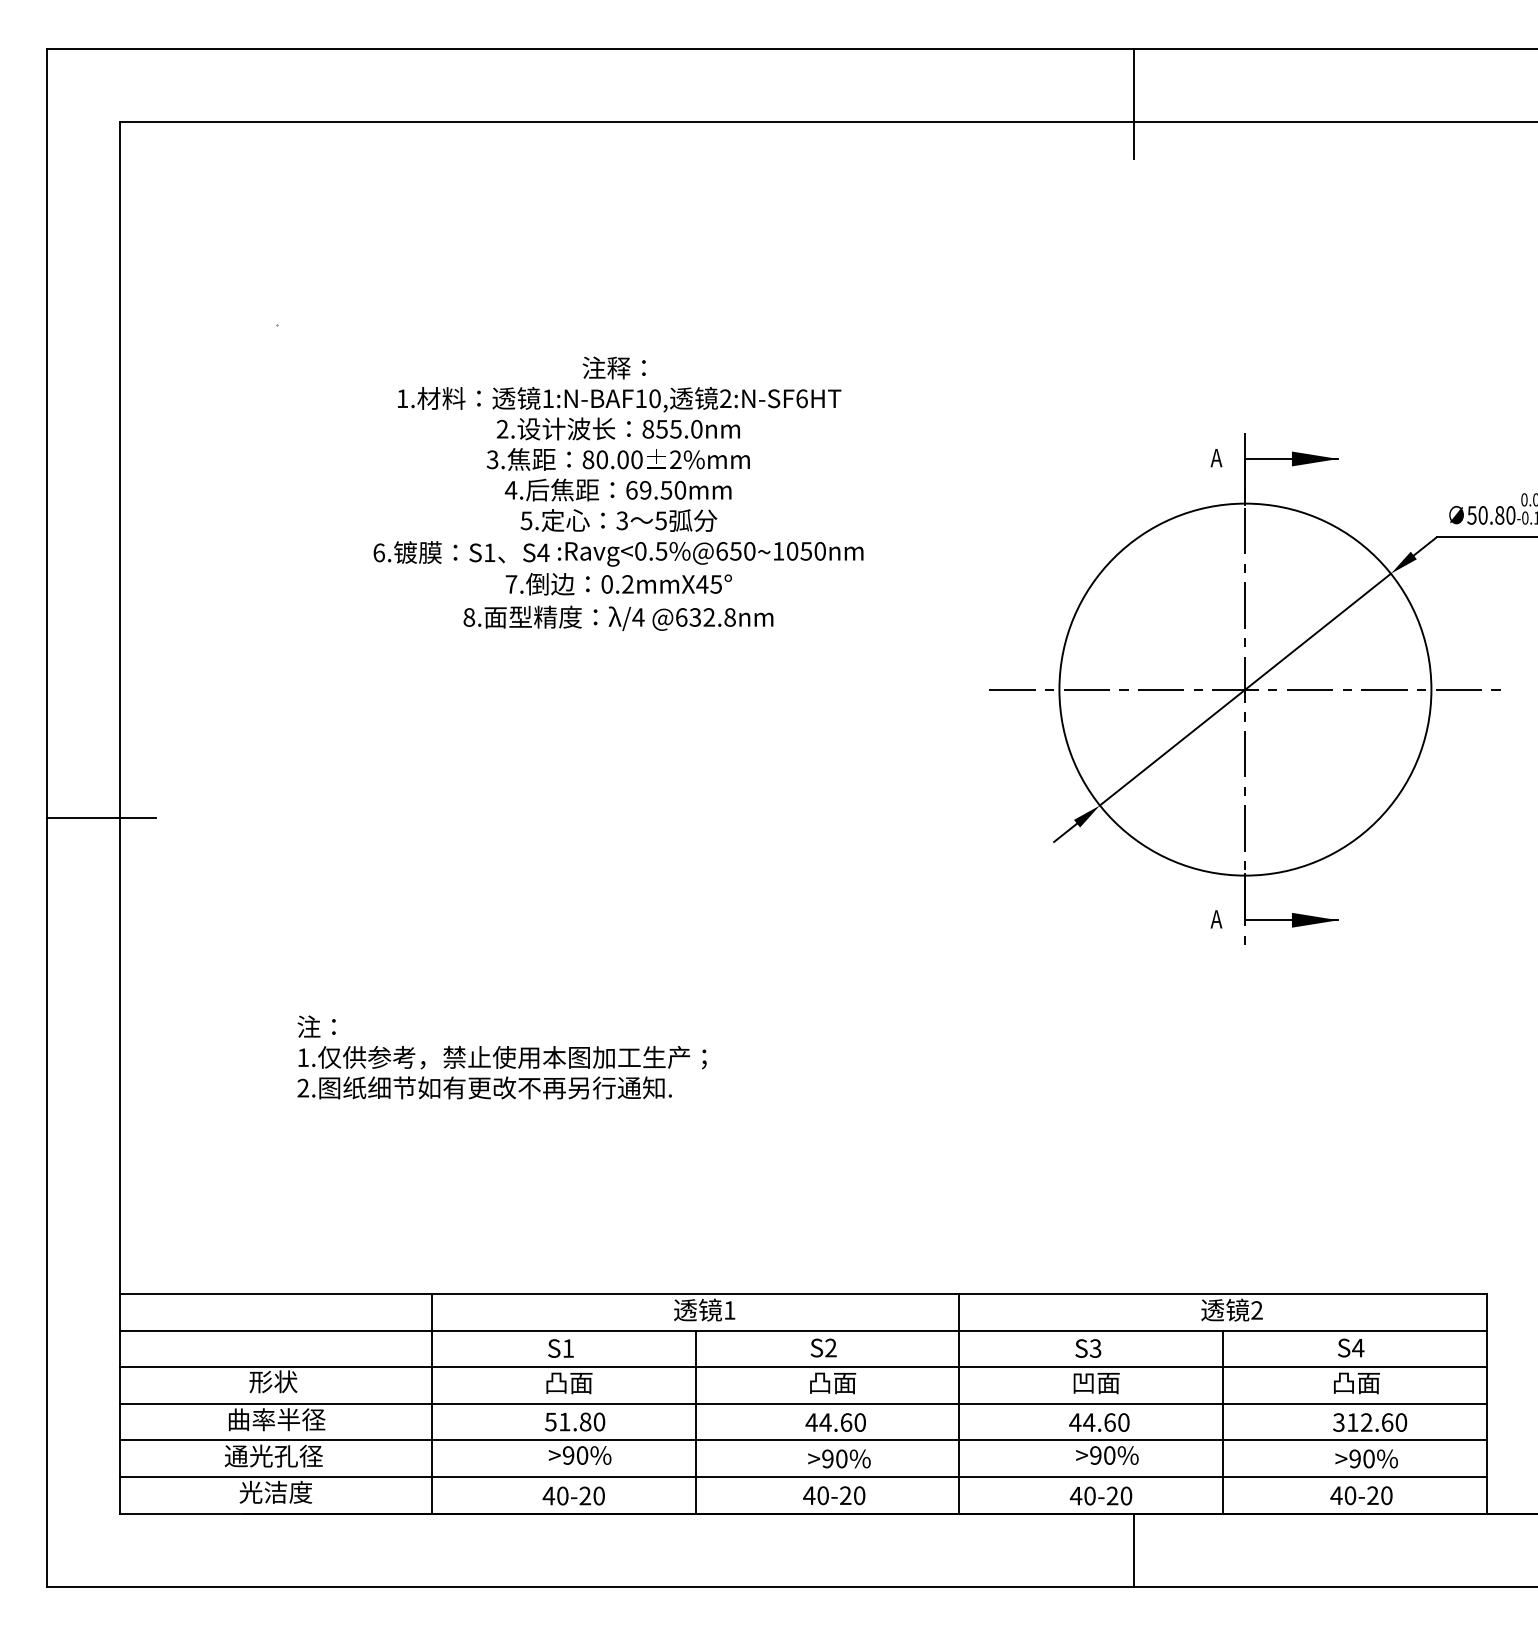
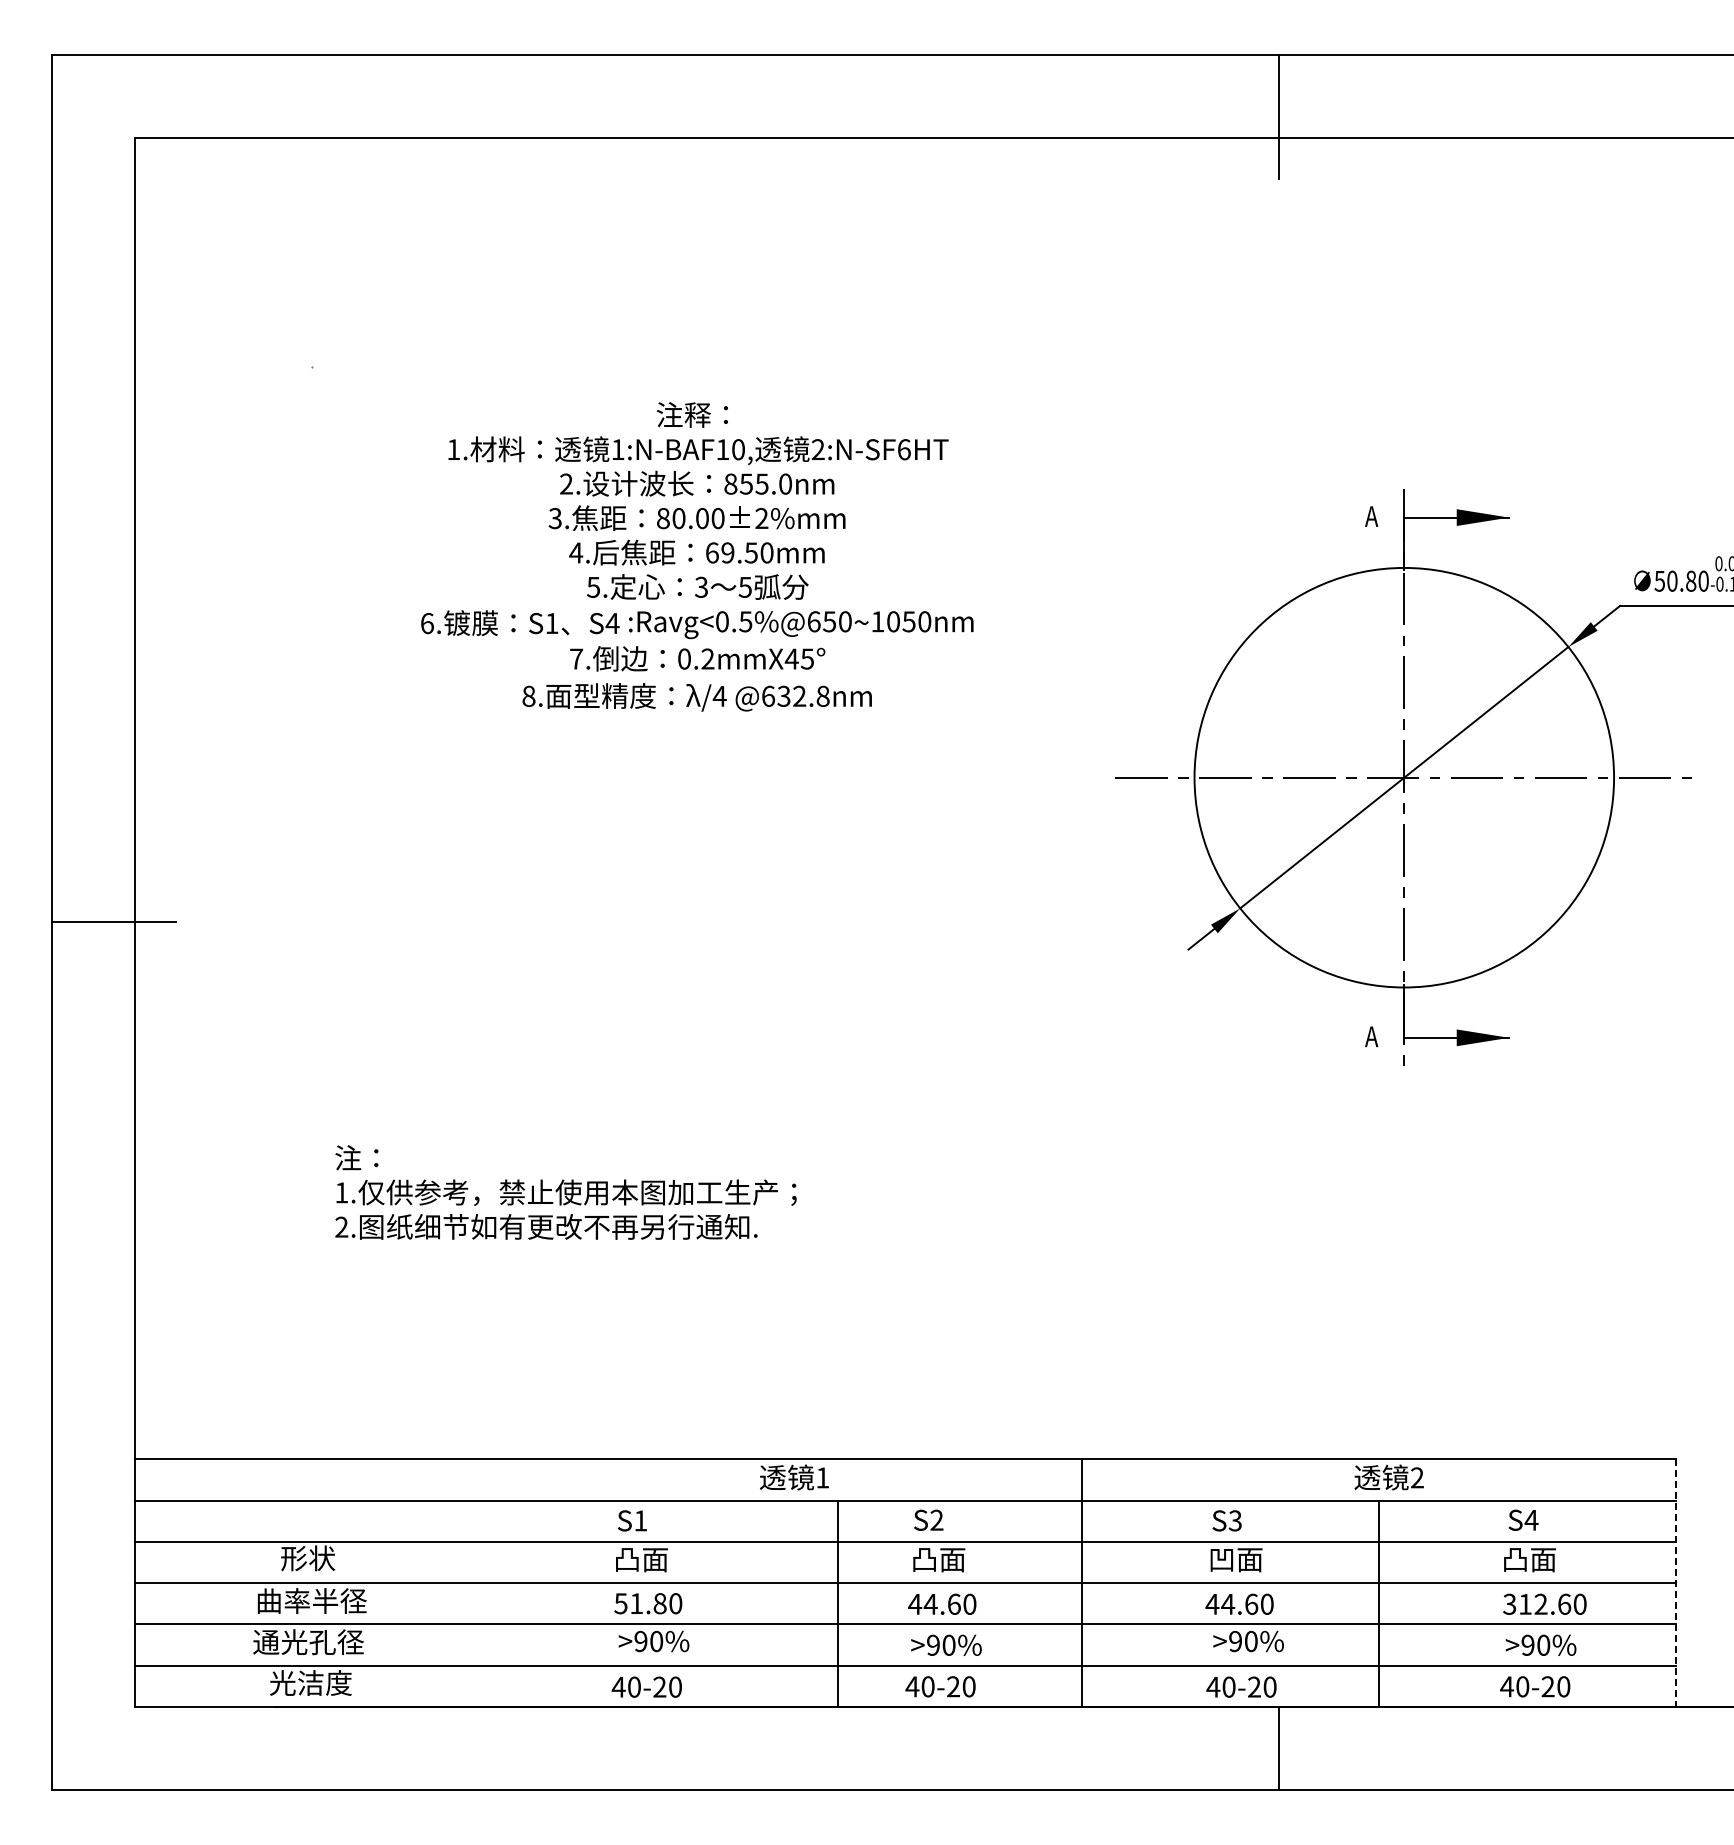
line: (431, 1404) -> (486, 1583), removed
line: (1486, 1404) -> (1676, 1583), solid -> dashed
line: (695, 1421) -> (838, 1603), moved

